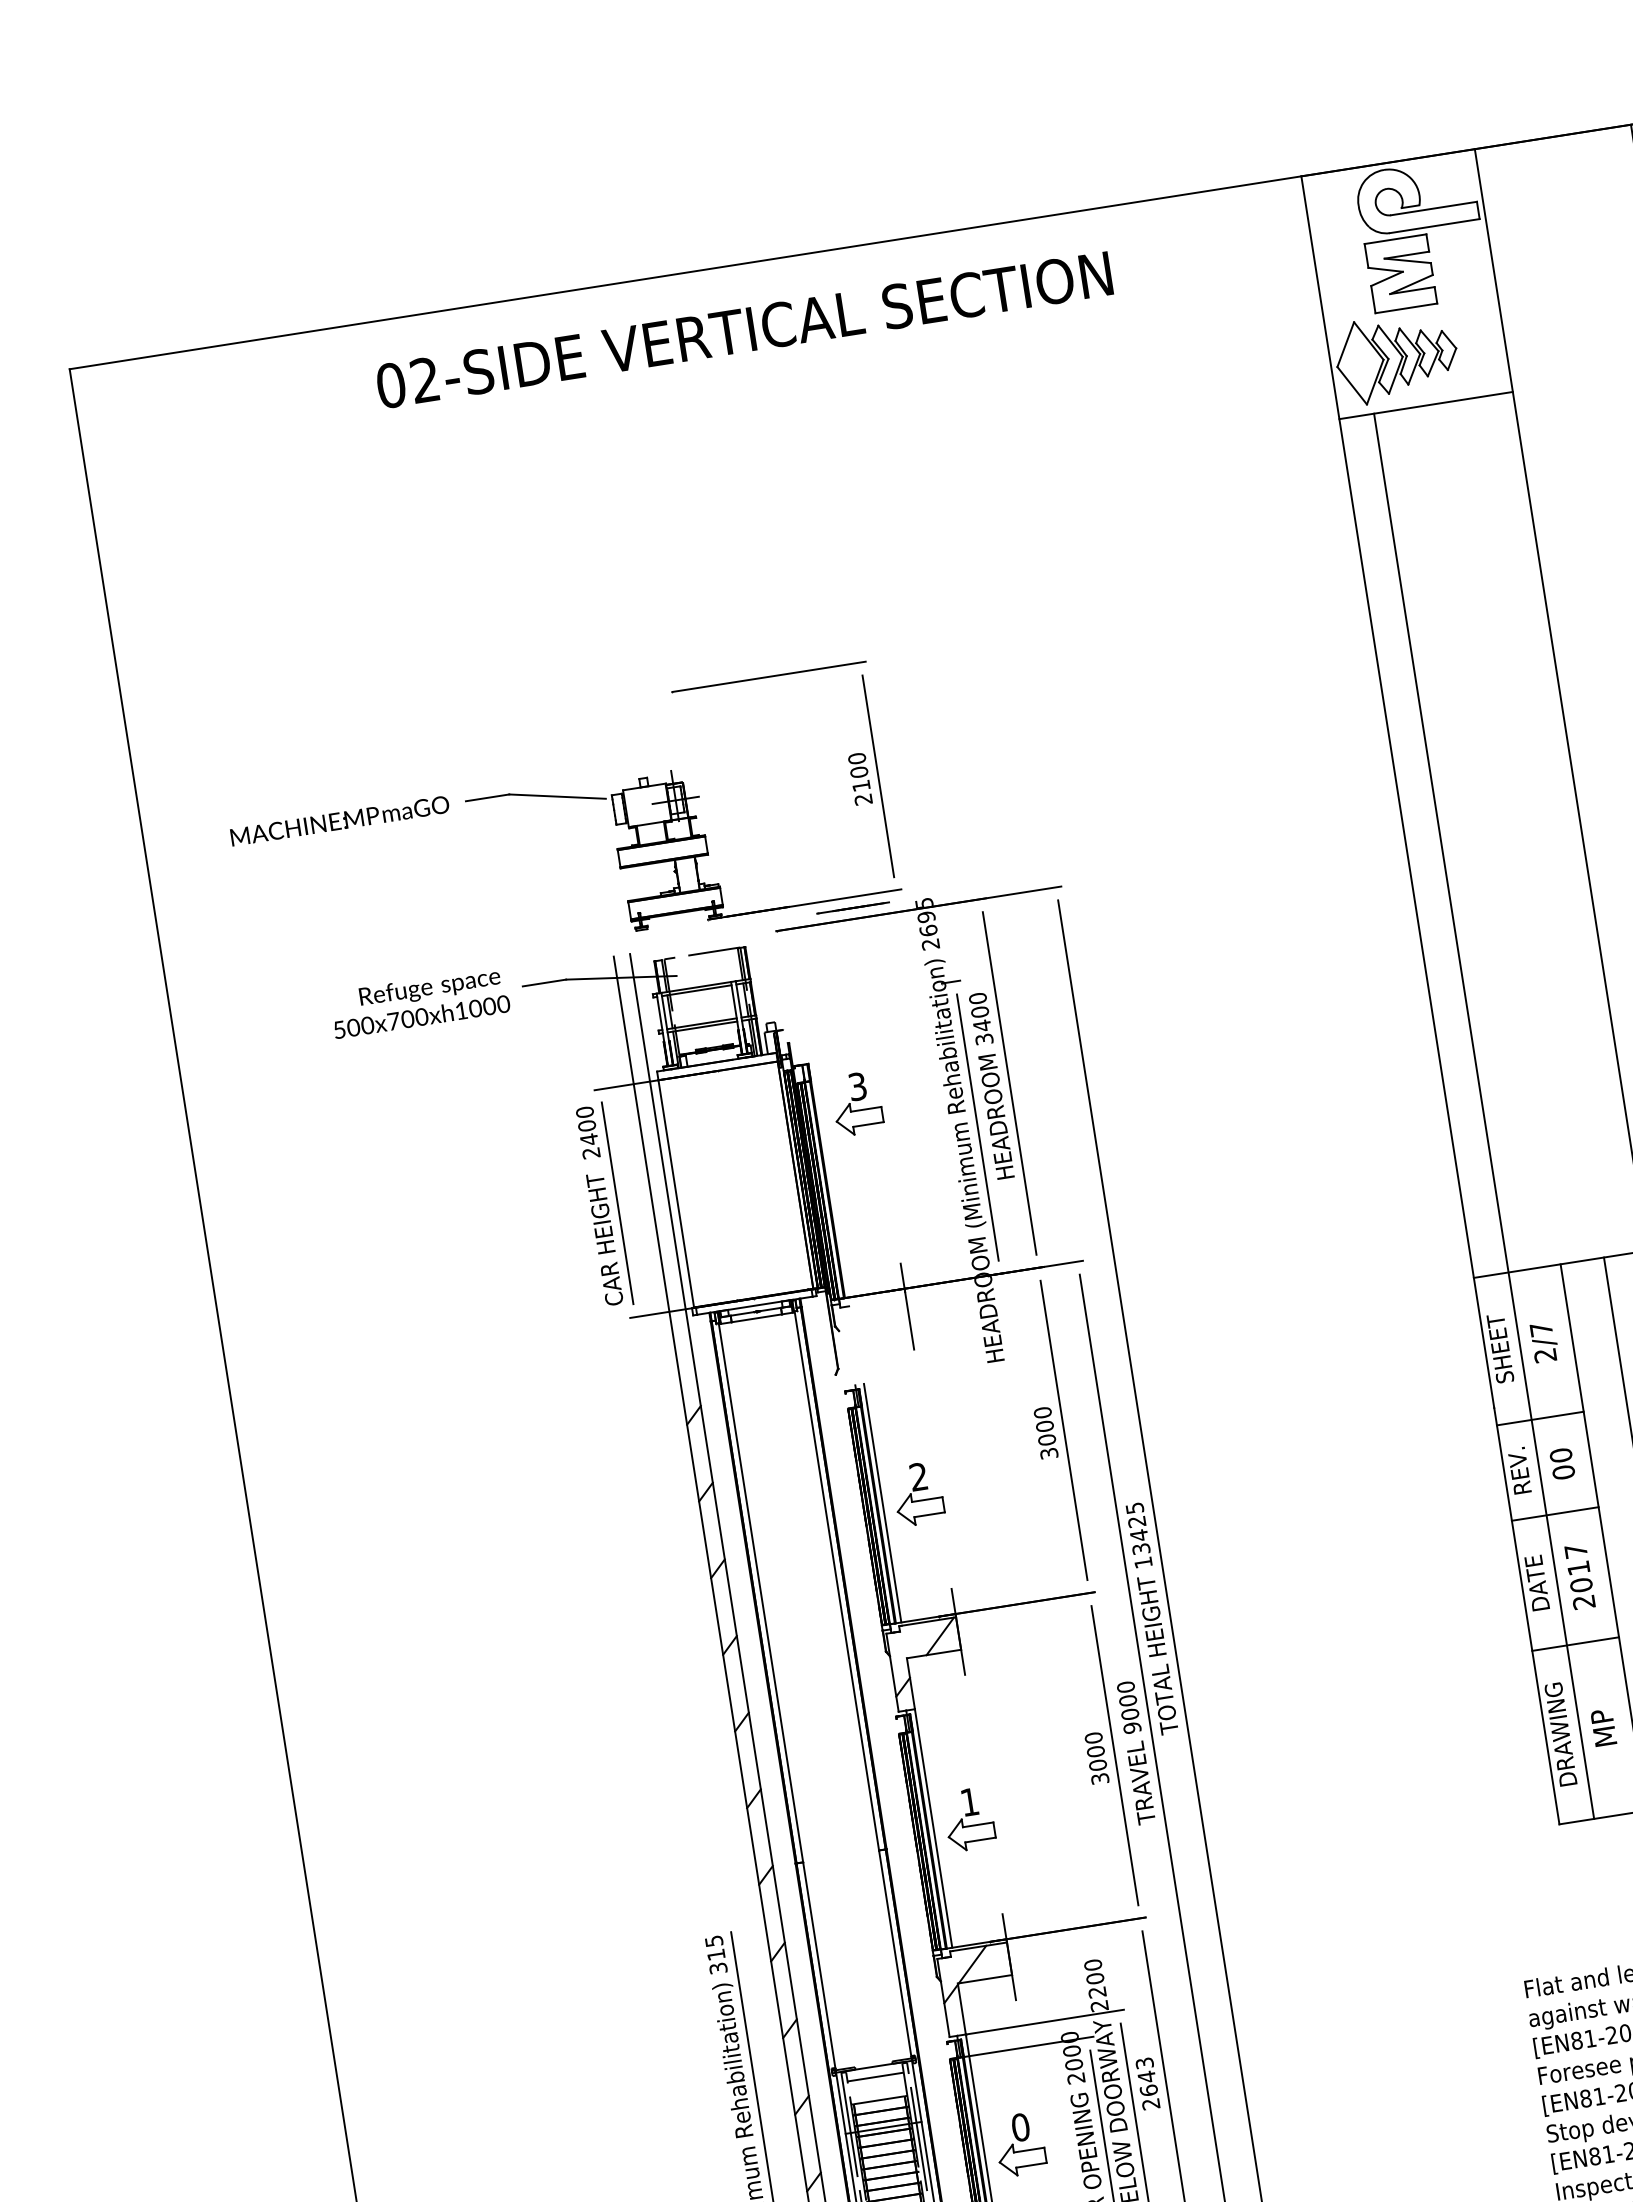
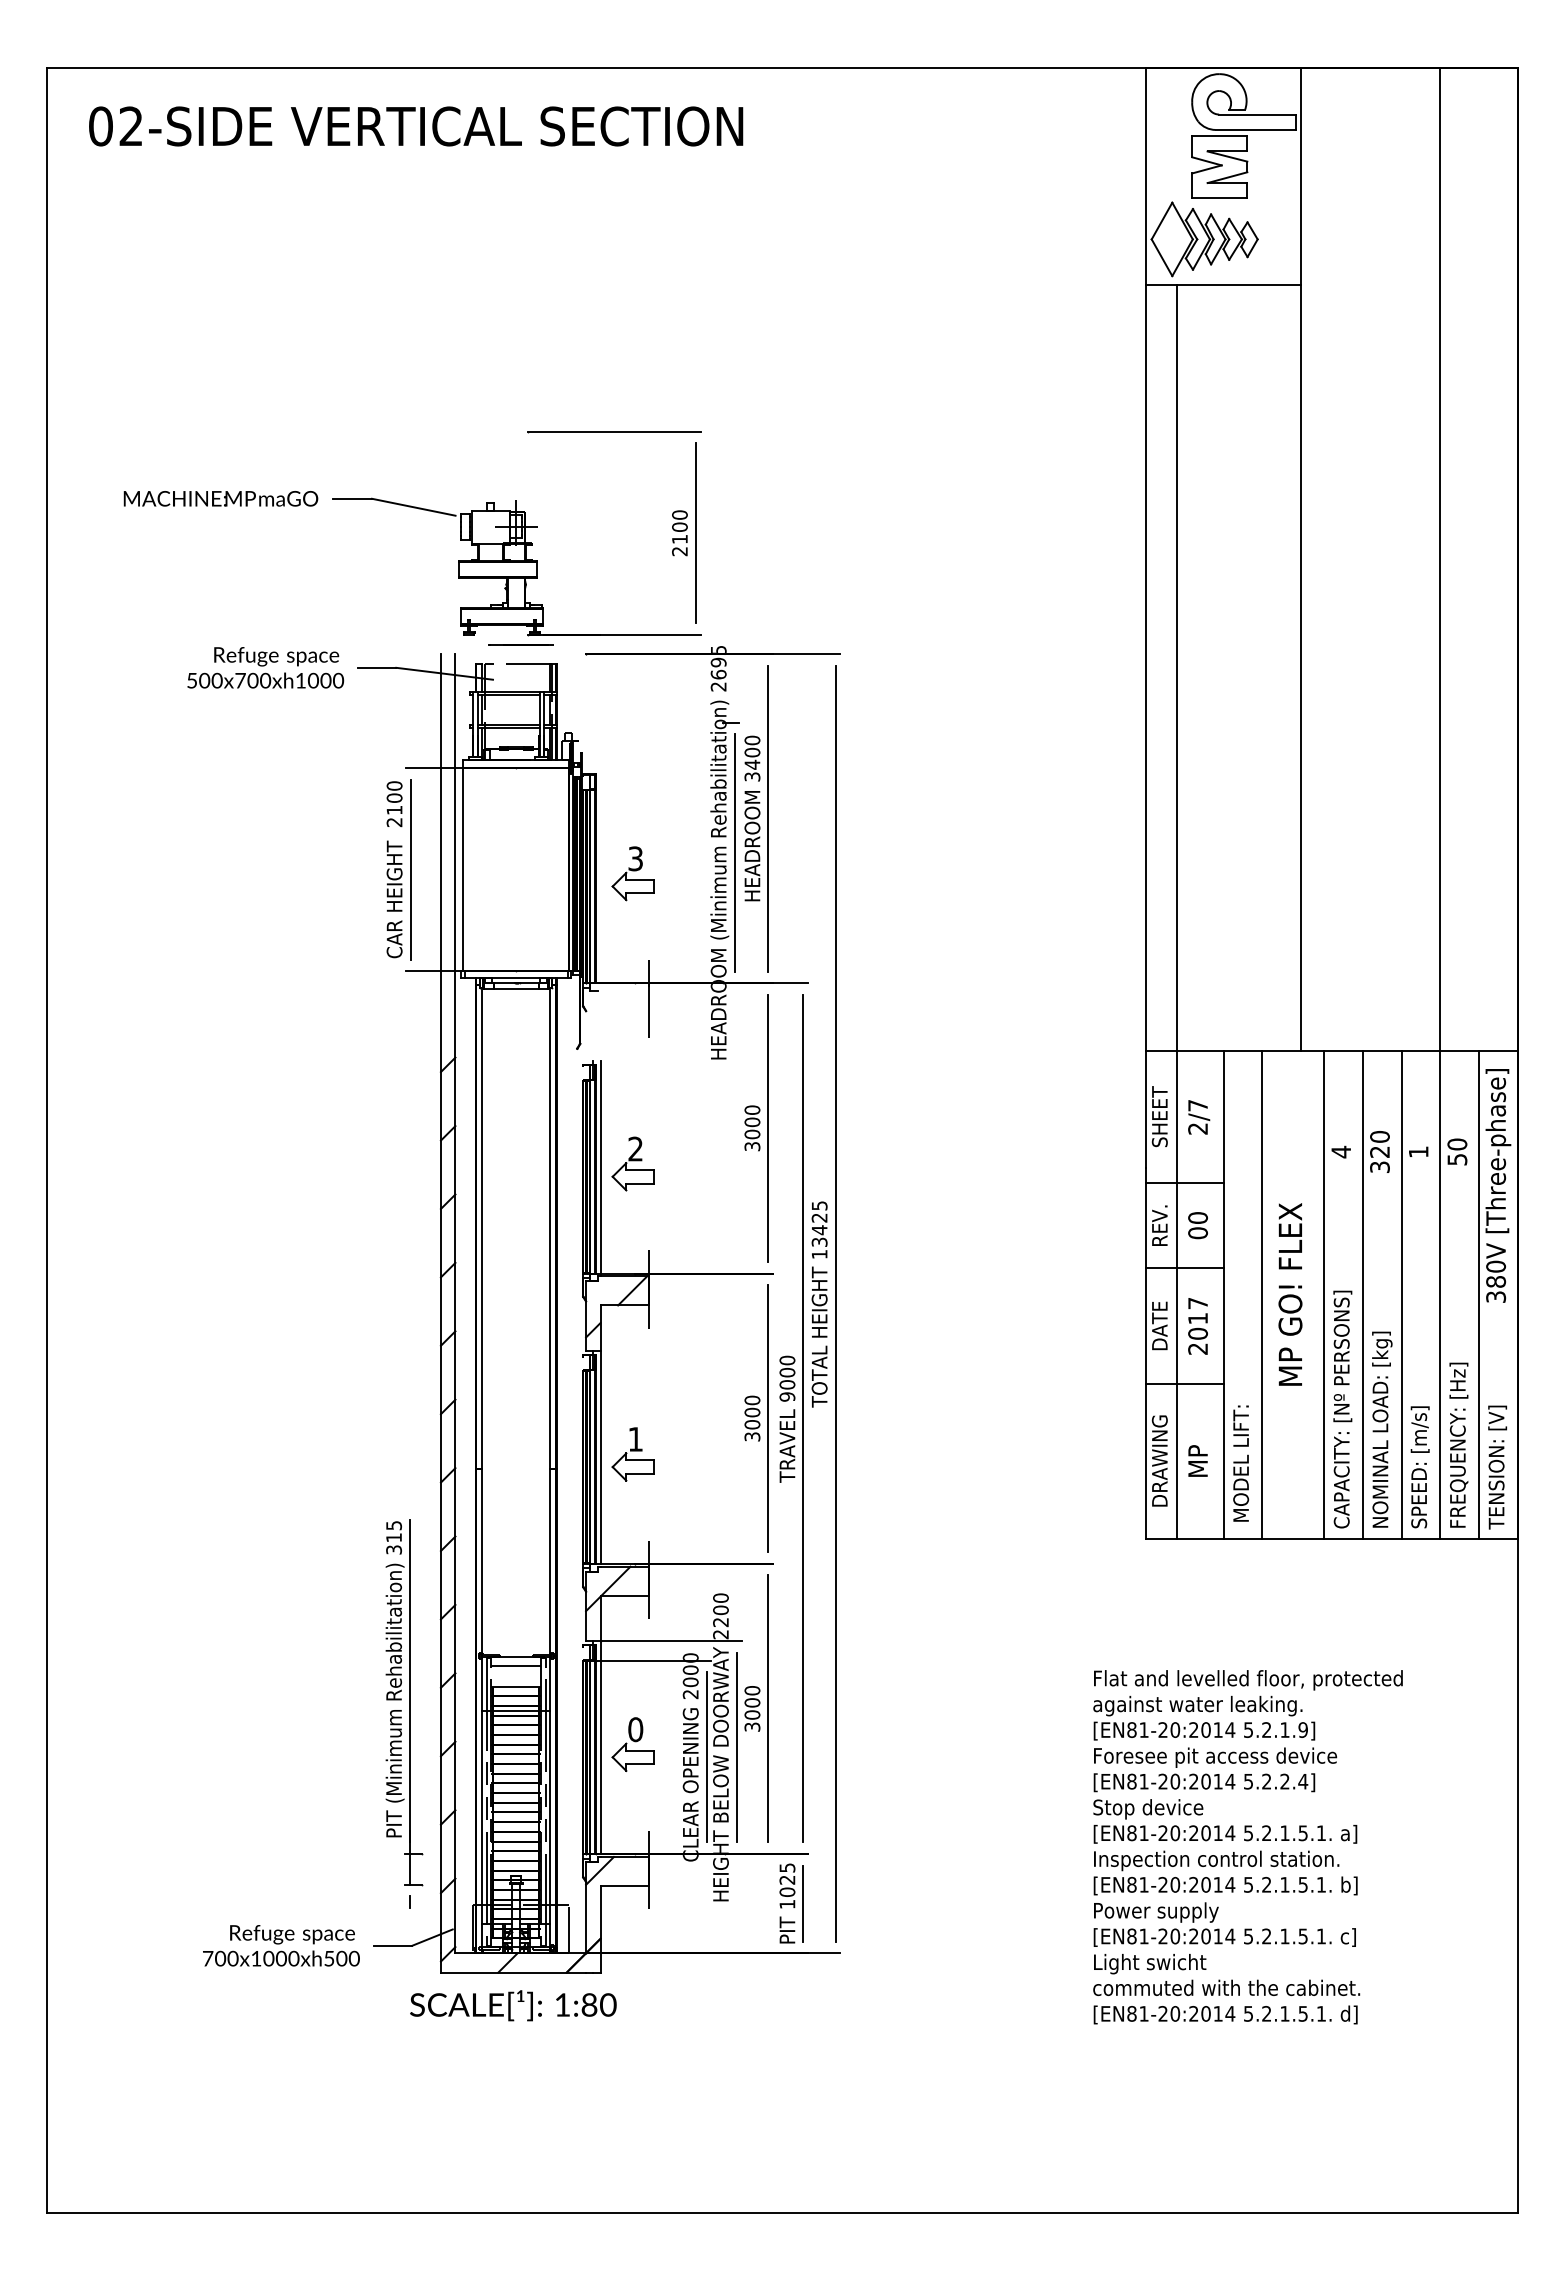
text: (744, 330) -> (416, 126), moved
line: (852, 907) -> (520, 644), moved
part: (856, 1103) -> (632, 873), moved
text: (589, 1139) -> (394, 810), 2400 -> 2100
text: (1147, 2083) -> (752, 1708), 2643 -> 3000

